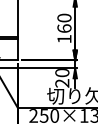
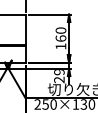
text: (62, 73) -> (59, 72), 20 -> 29

